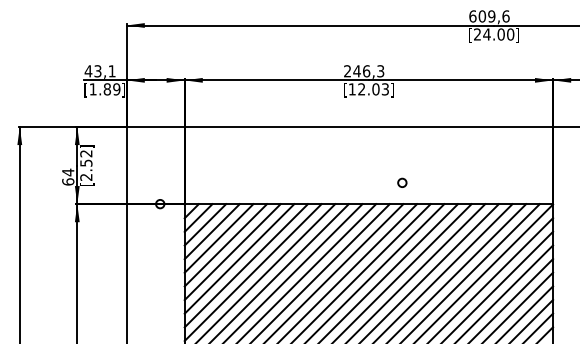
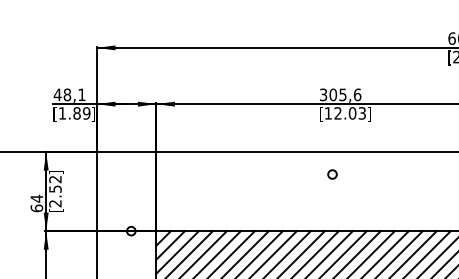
text: (97, 71) -> (66, 95), 43,1 -> 48,1
text: (364, 71) -> (340, 95), 246,3 -> 305,6
circle: (402, 182) -> (332, 174), moved

